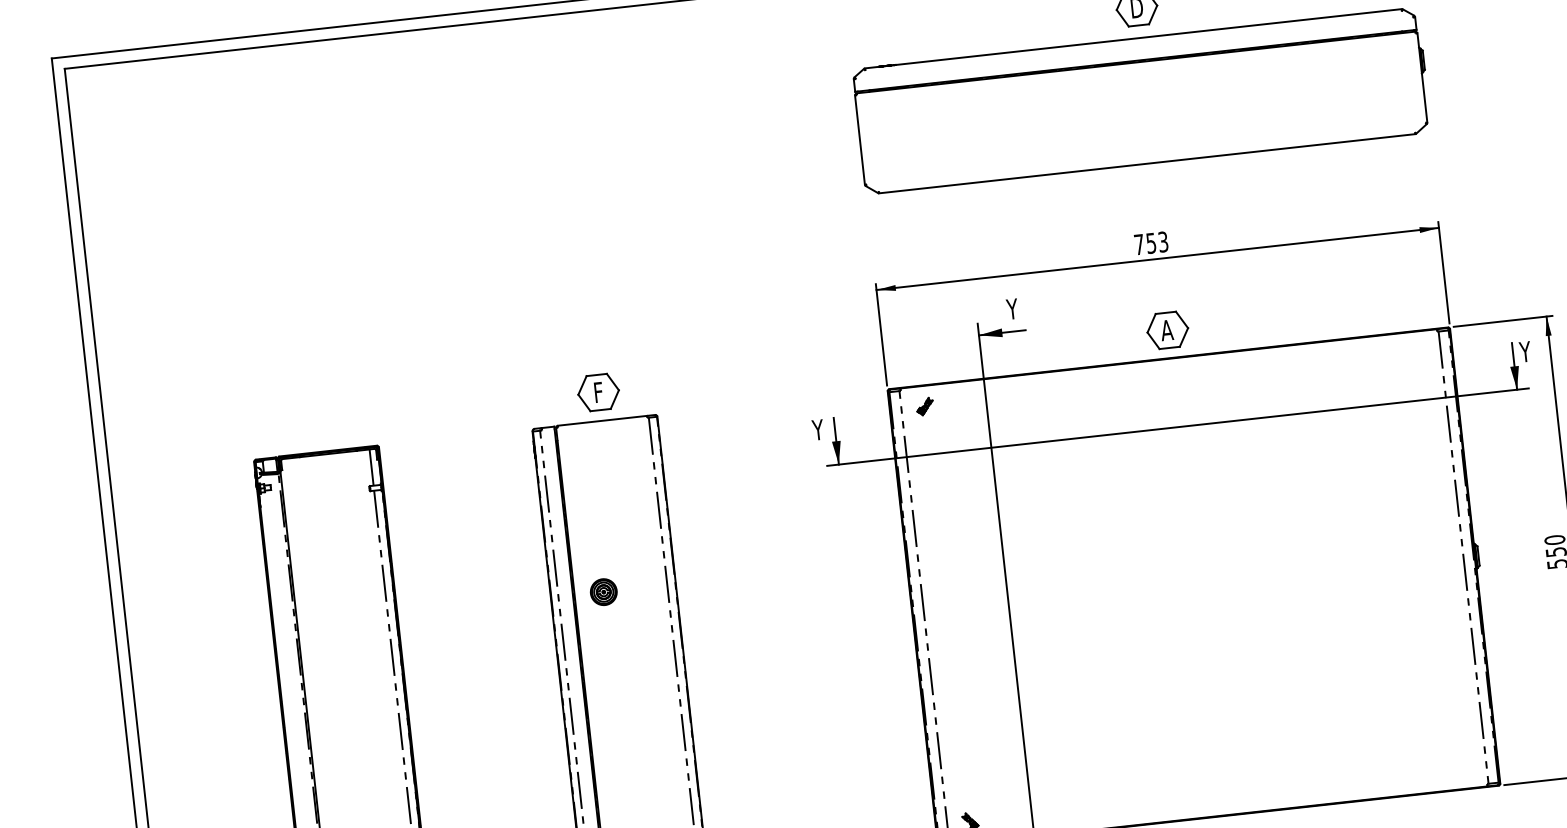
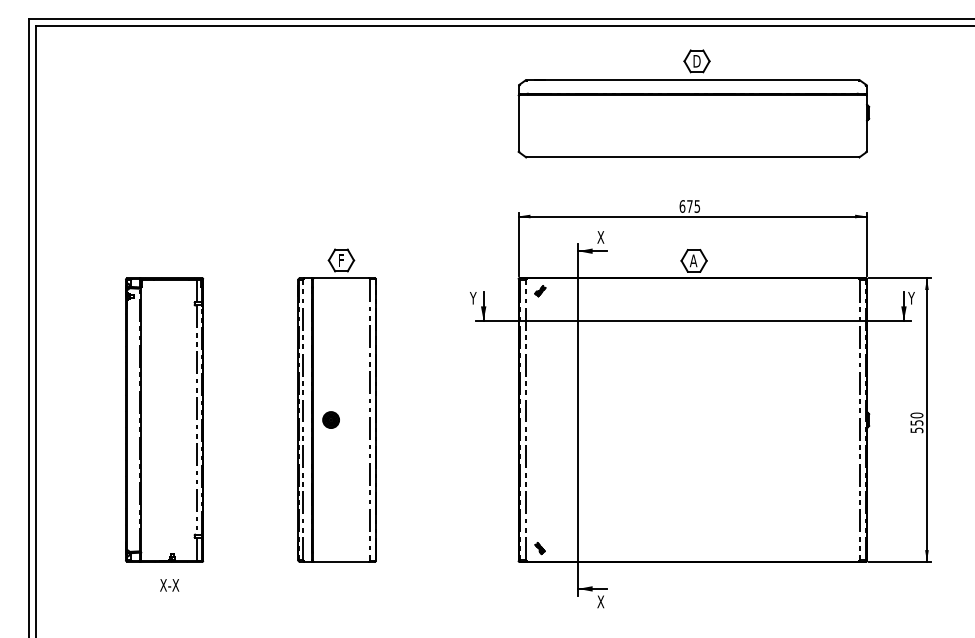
text: (1150, 243) -> (689, 206), 753 -> 675
text: (1012, 309) -> (600, 237), Y -> X
part: (602, 591) -> (330, 419), moved

